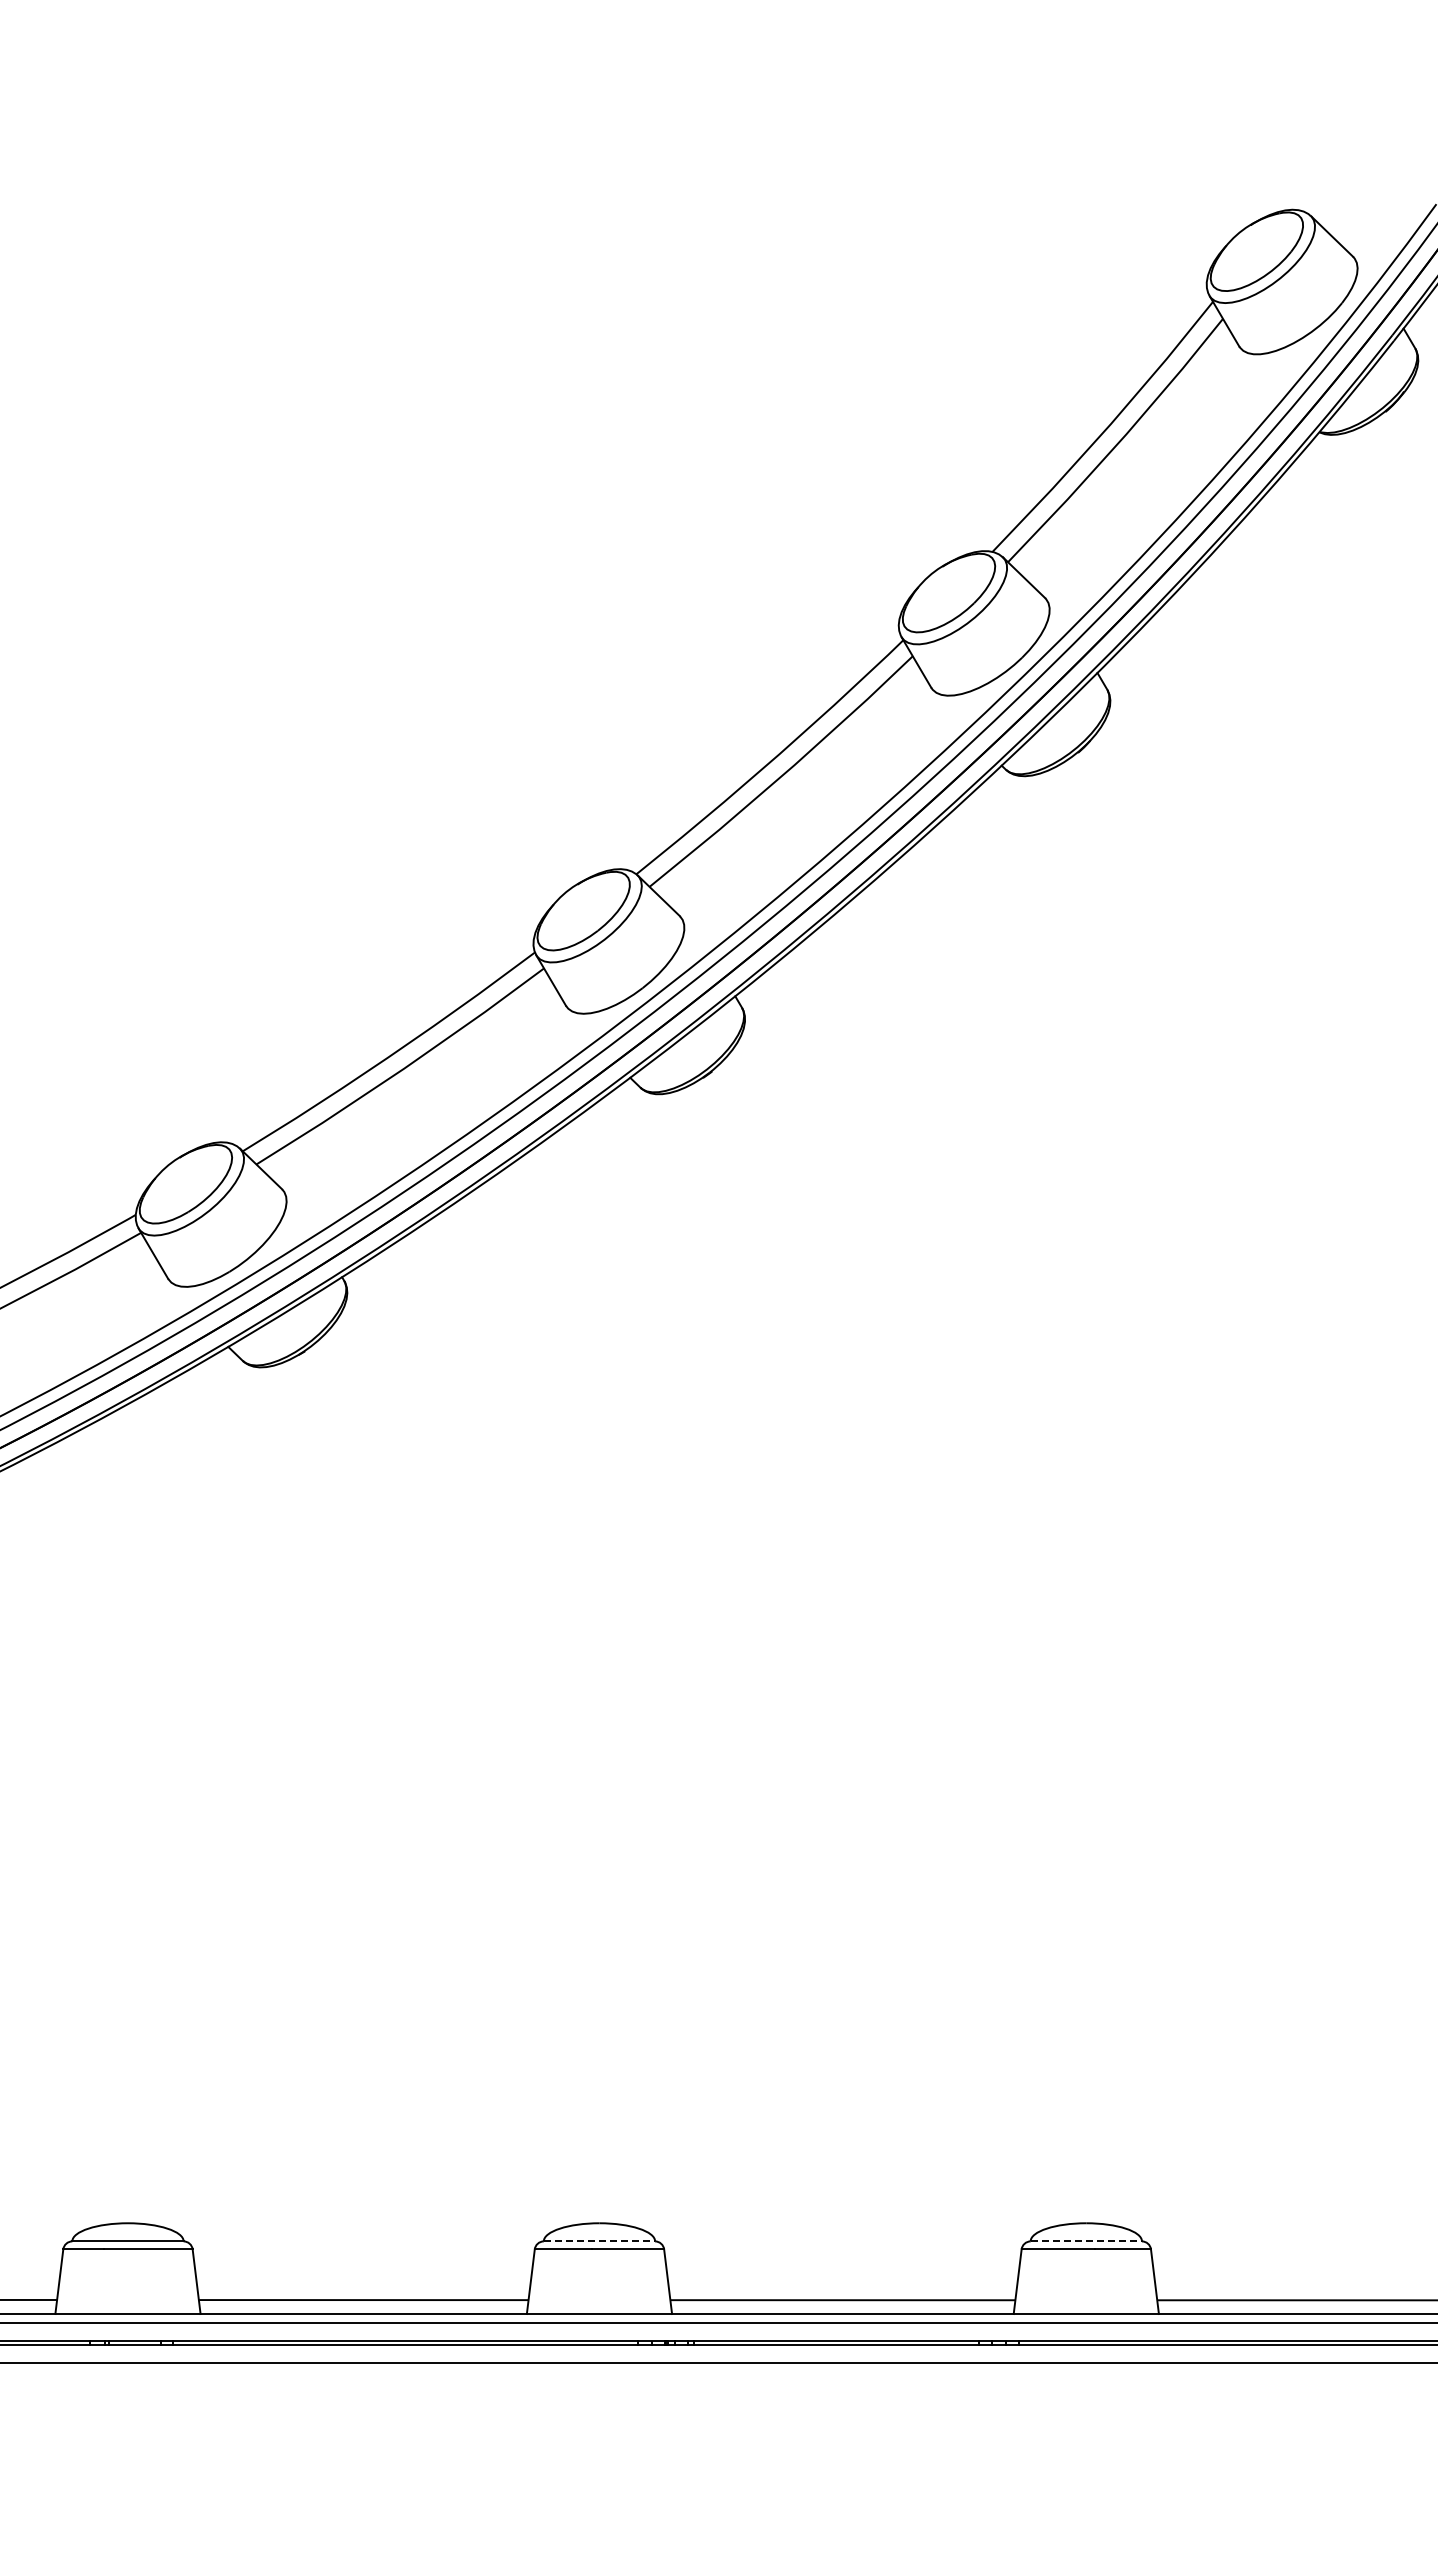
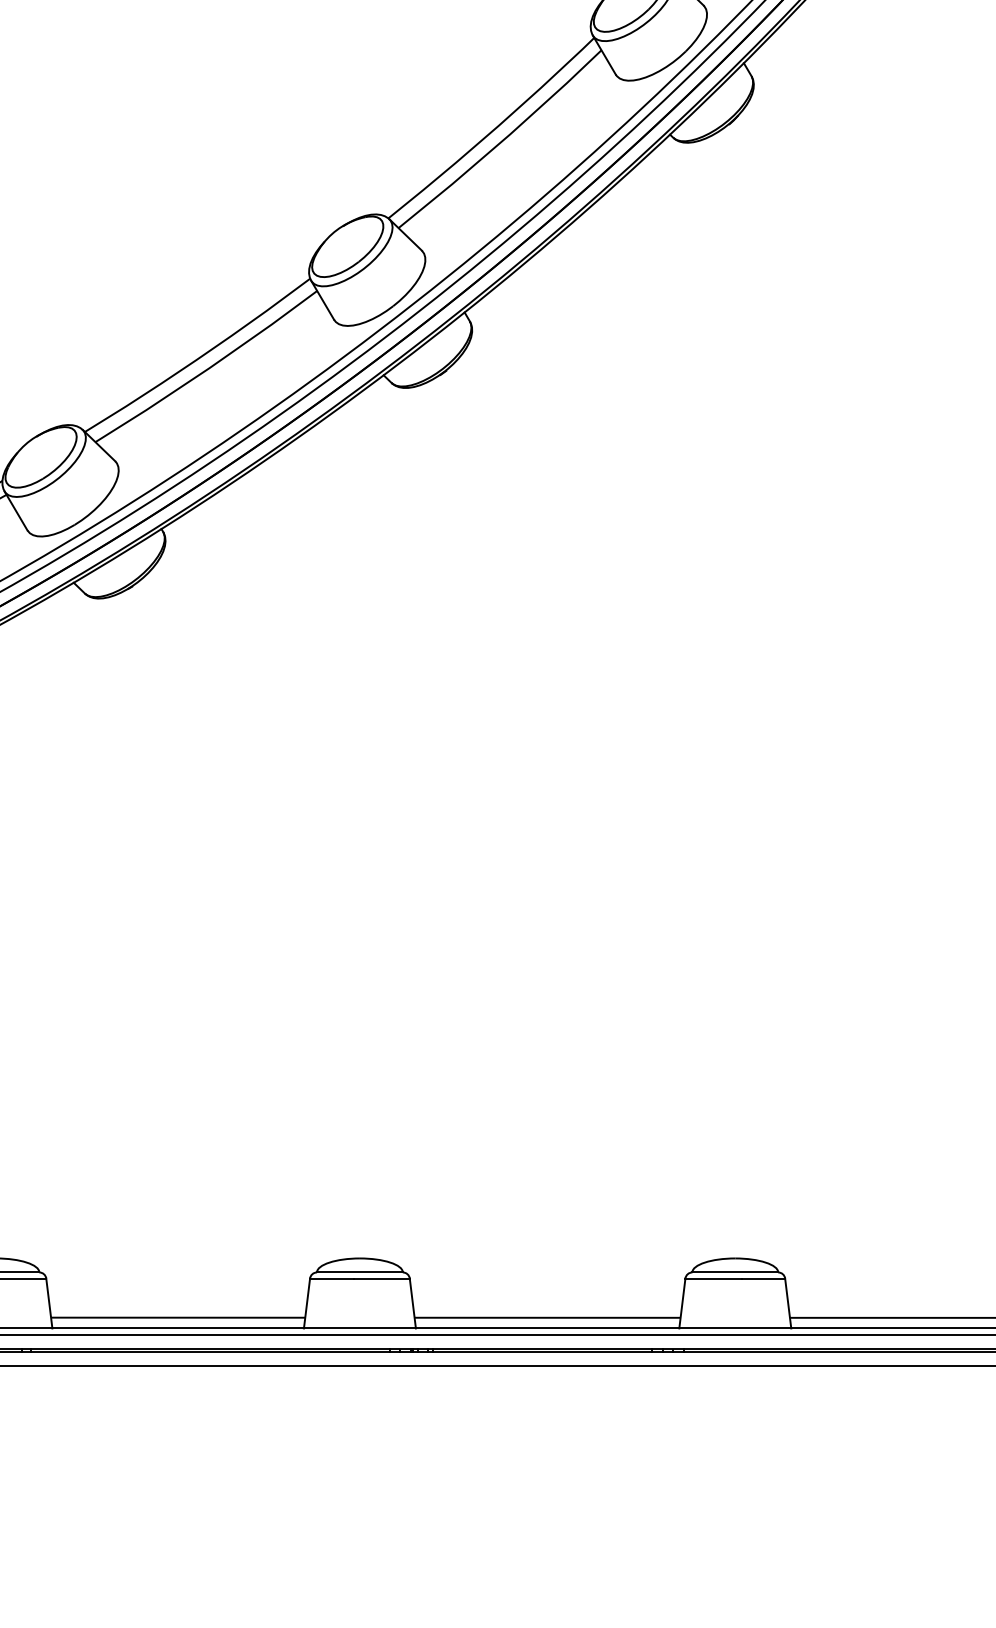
line: (599, 2241) -> (359, 1272), dashed -> solid
line: (1086, 2241) -> (735, 1272), dashed -> solid

